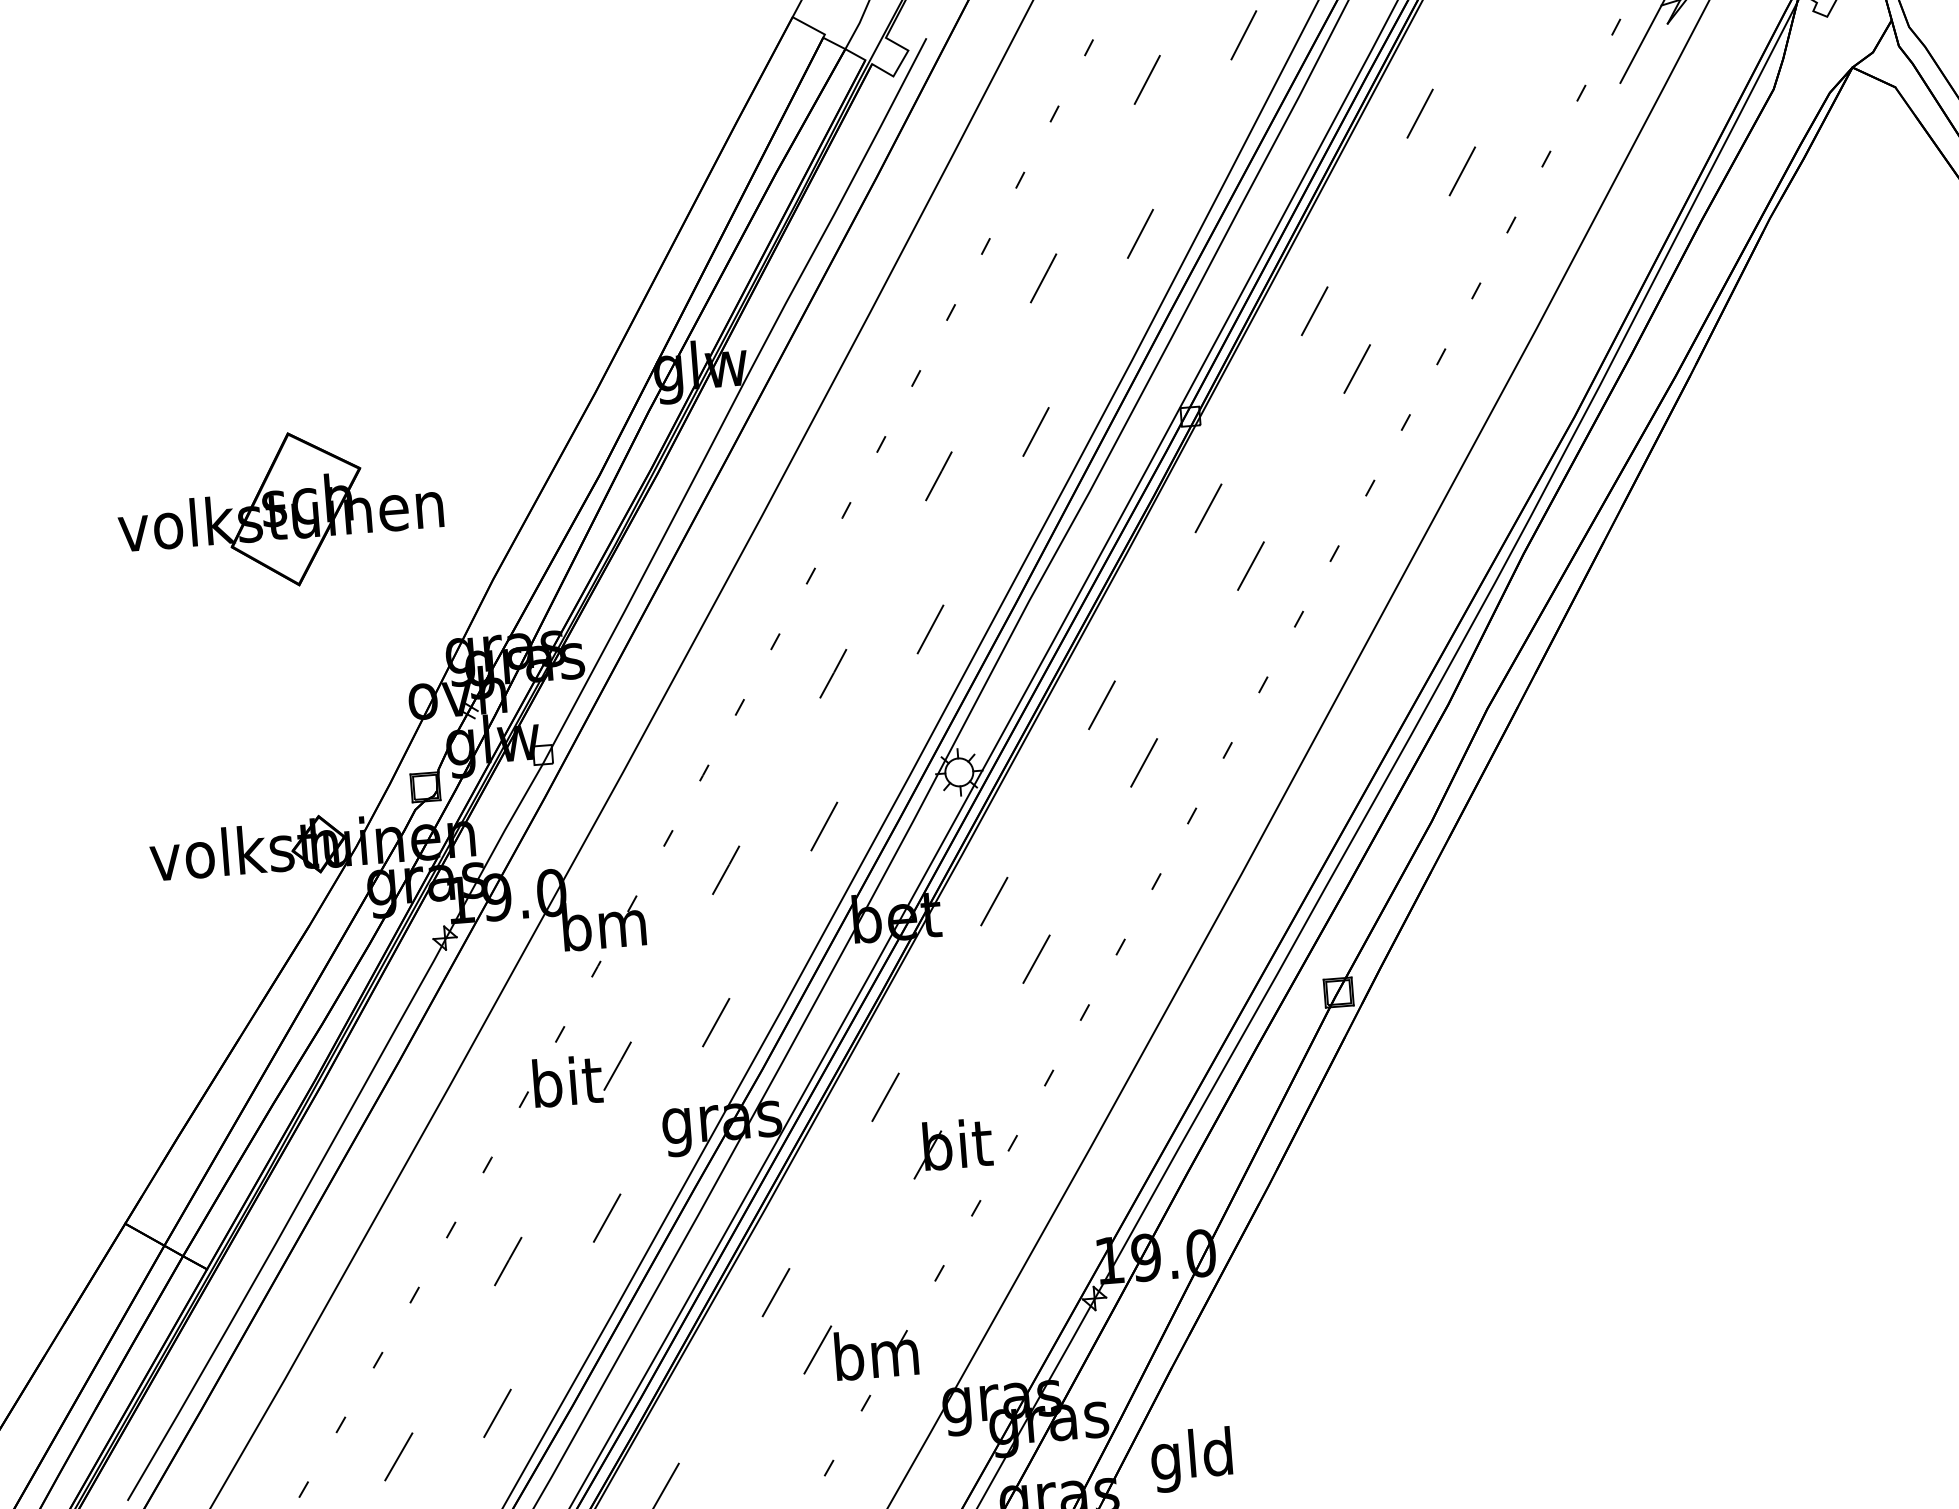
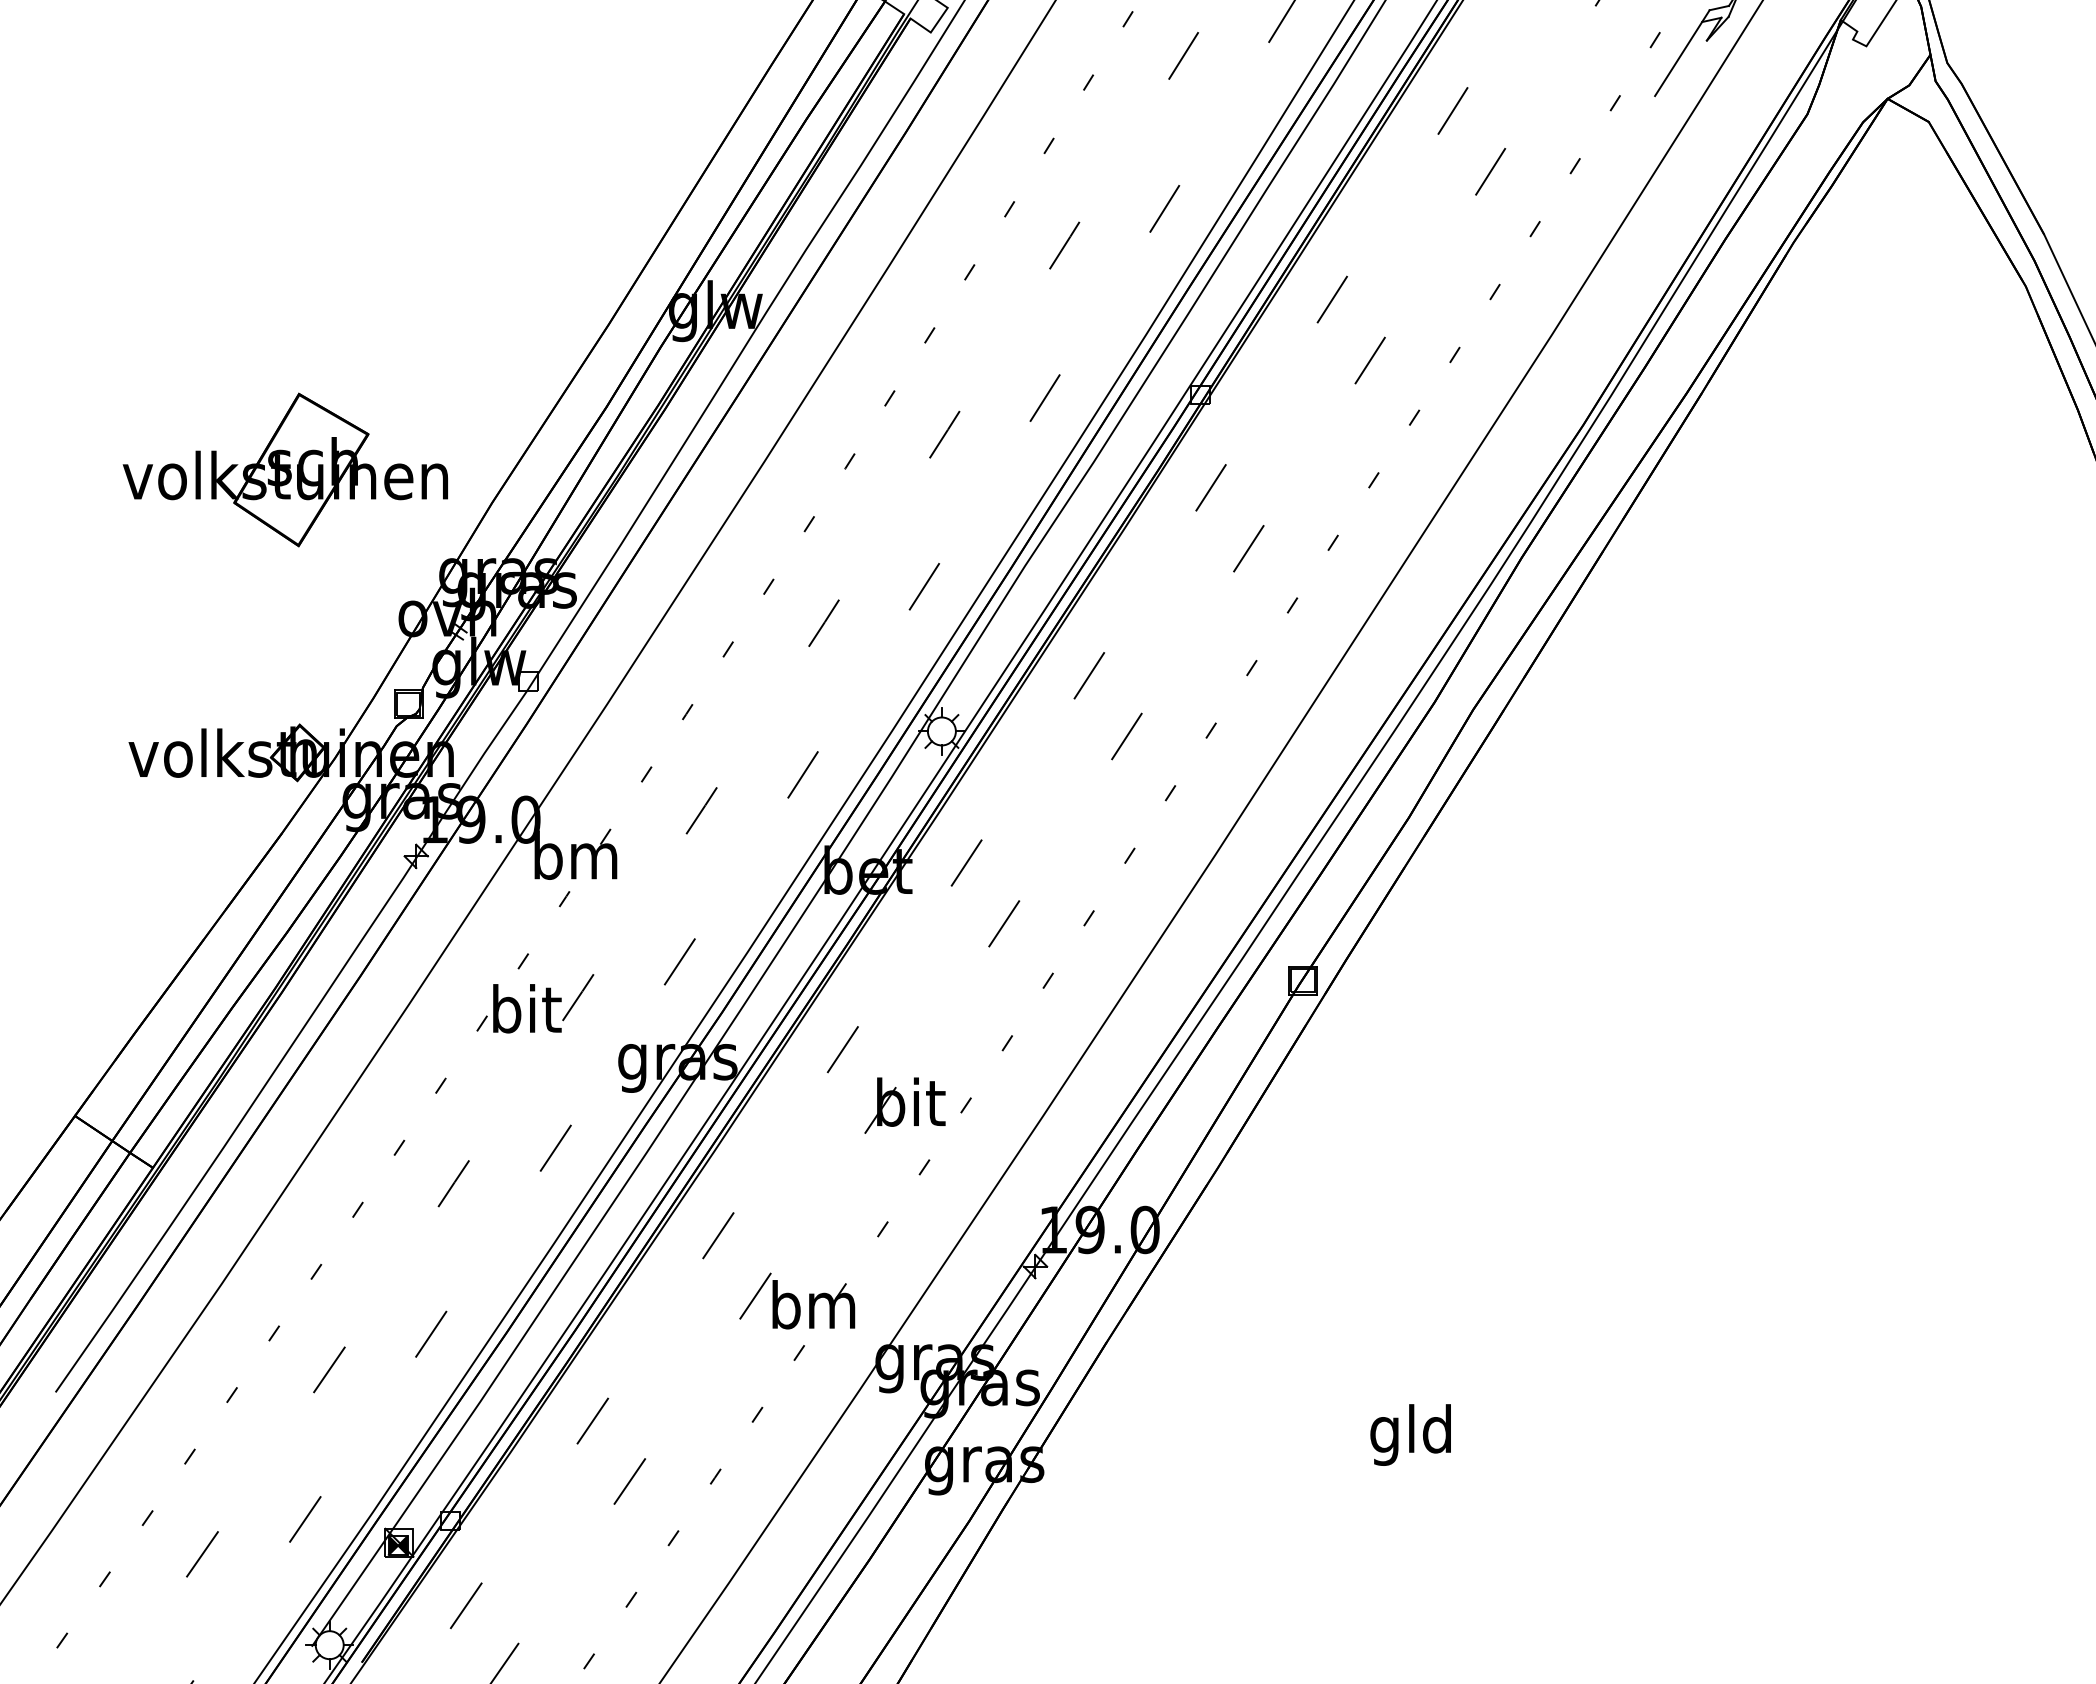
part: (279, 509) -> (284, 469), moved
text: (1191, 1459) -> (1410, 1434), moved

